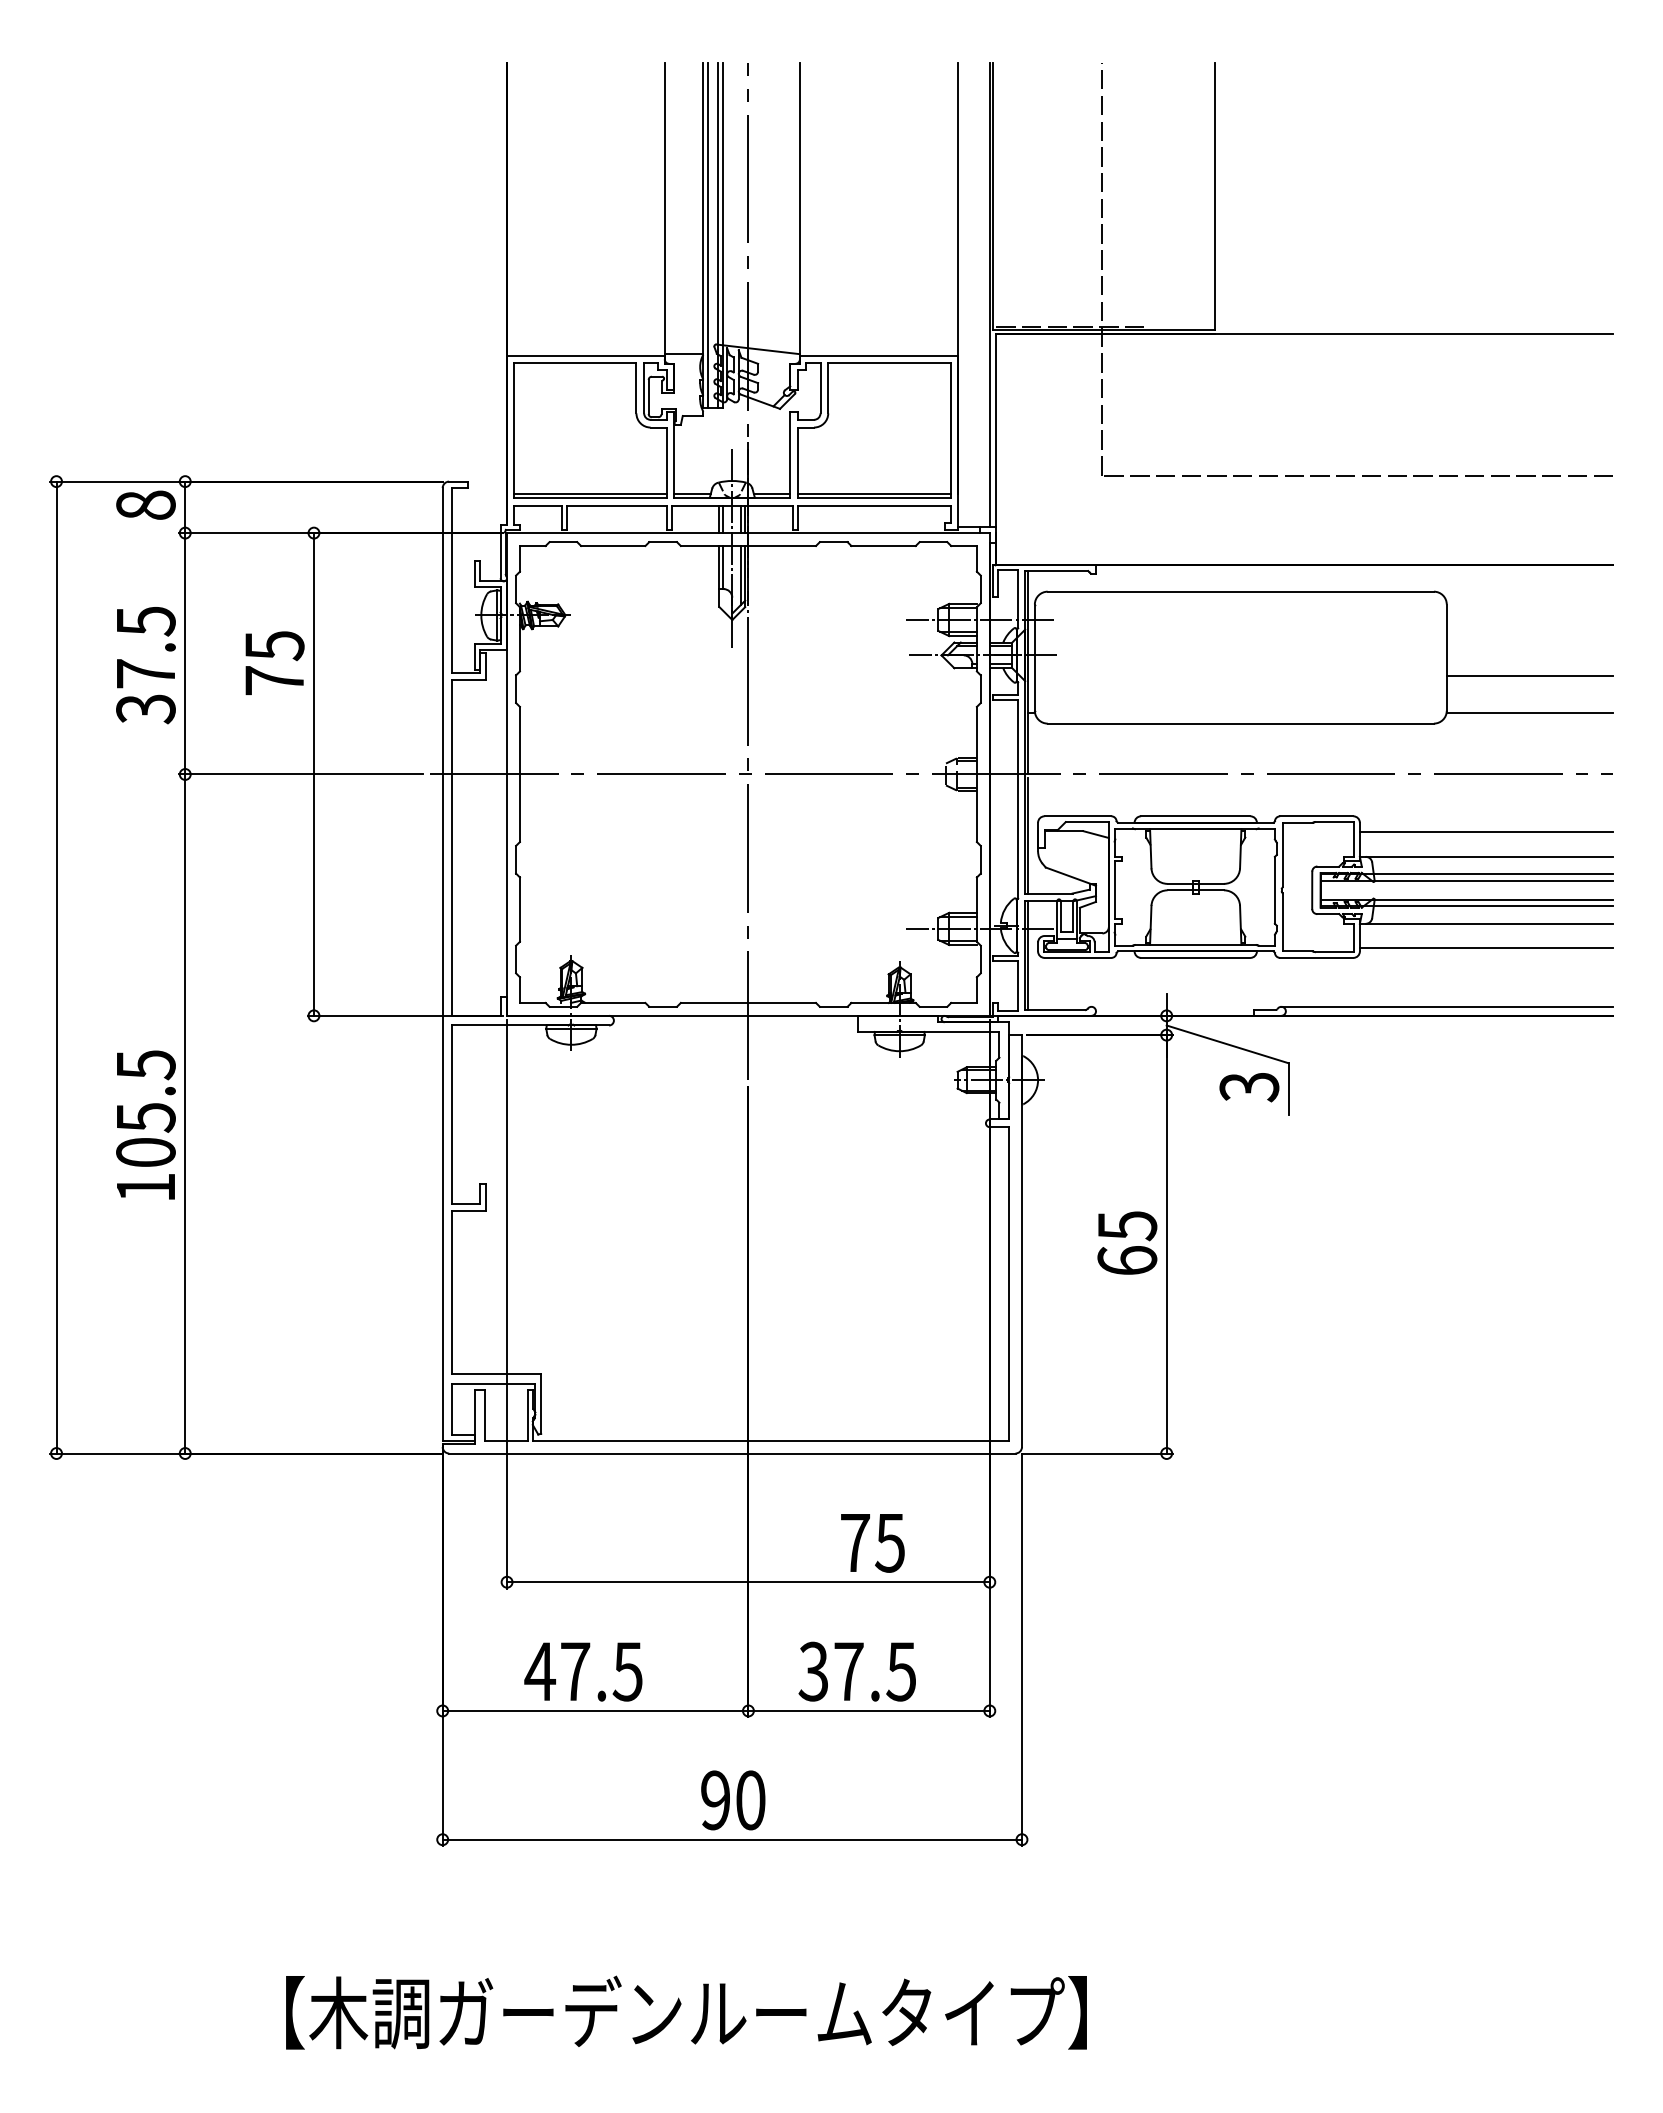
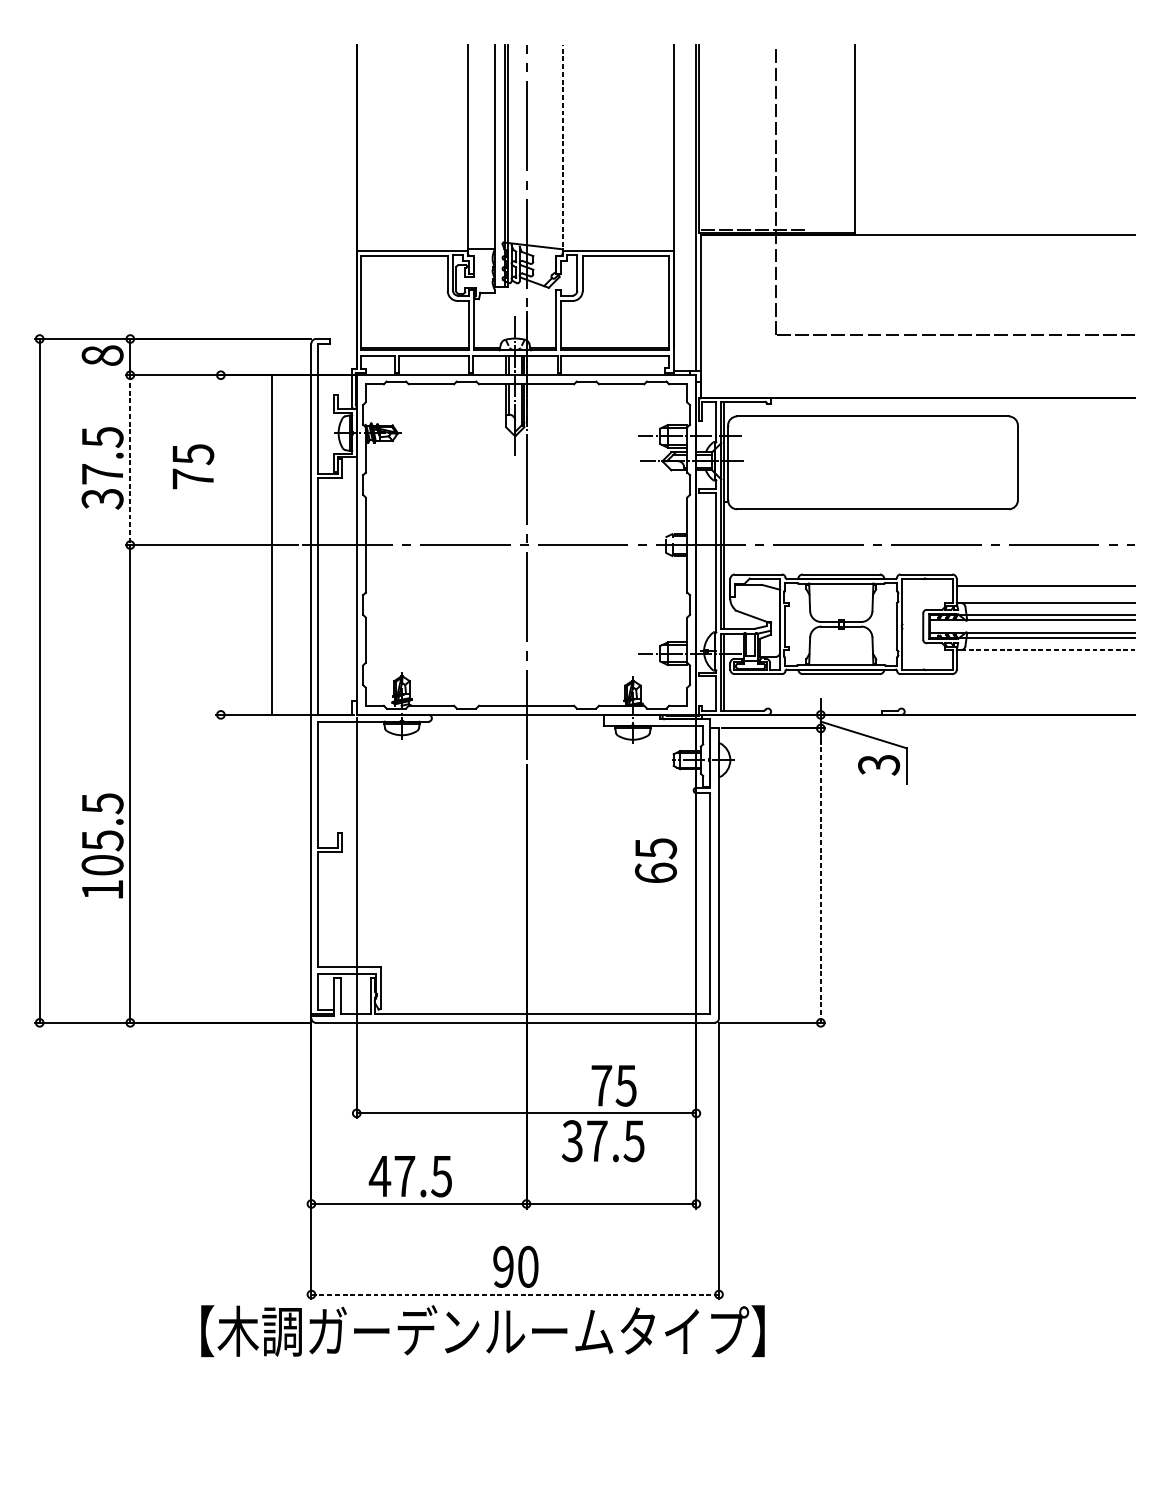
line: (799, 212) -> (562, 149), solid -> dashed
line: (707, 235) -> (497, 165), removed
line: (185, 653) -> (130, 459), solid -> dashed
line: (1529, 676) -> (1076, 476), removed
line: (1529, 713) -> (1076, 502), removed
line: (313, 774) -> (271, 545), moved
line: (1489, 923) -> (1047, 649), solid -> dashed
line: (1485, 948) -> (1045, 667), removed
line: (1446, 1006) -> (1017, 708), removed
text: (145, 1124) -> (102, 845), moved
text: (1127, 1242) -> (656, 860), moved
line: (1166, 1243) -> (820, 875), solid -> dashed
text: (856, 1671) -> (602, 1141), moved
line: (732, 1839) -> (515, 1294), solid -> dashed
text: (686, 2012) -> (482, 1331), moved

